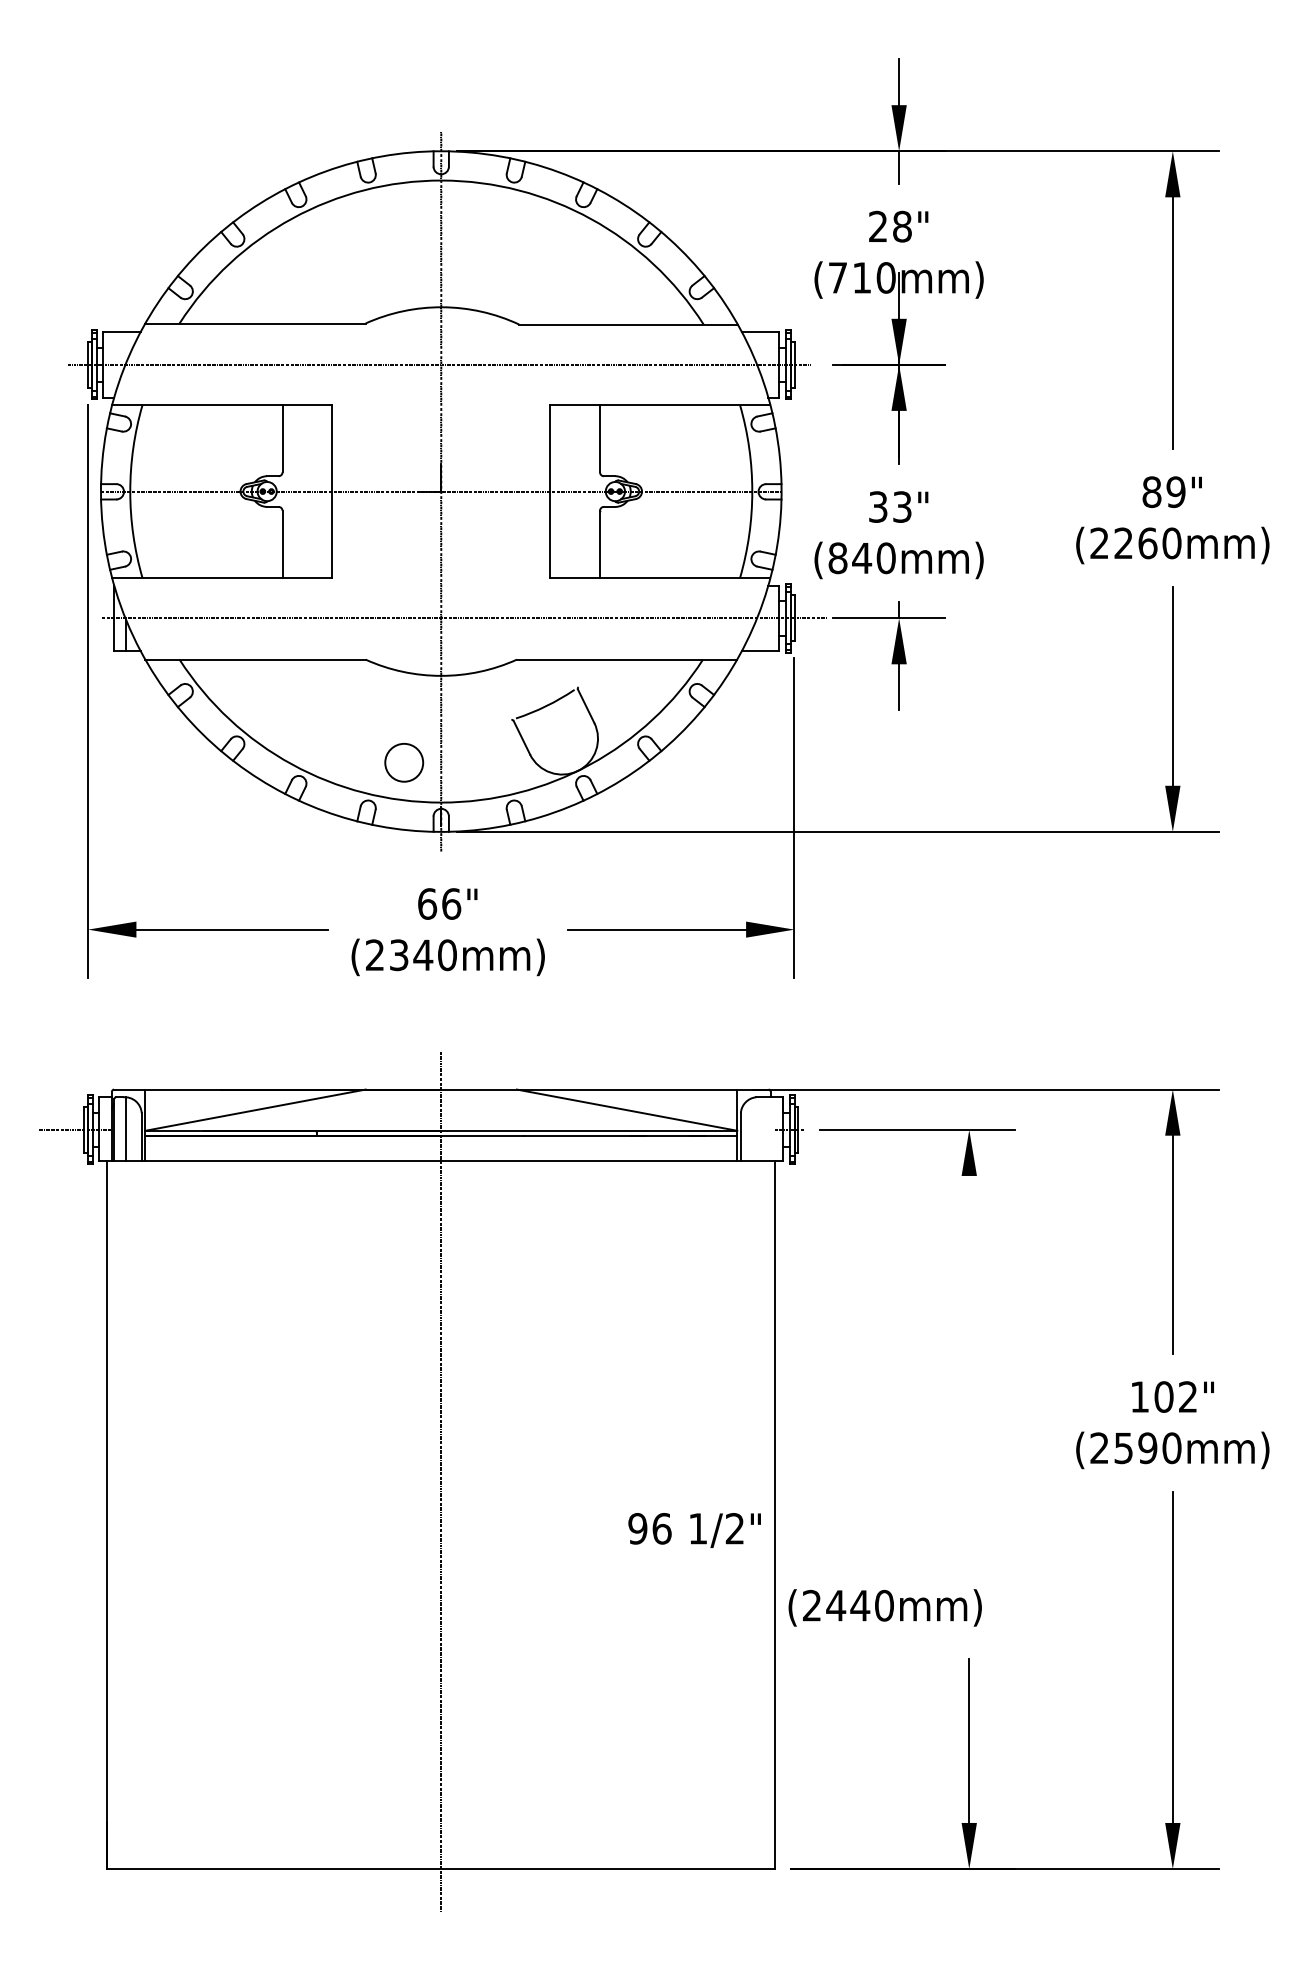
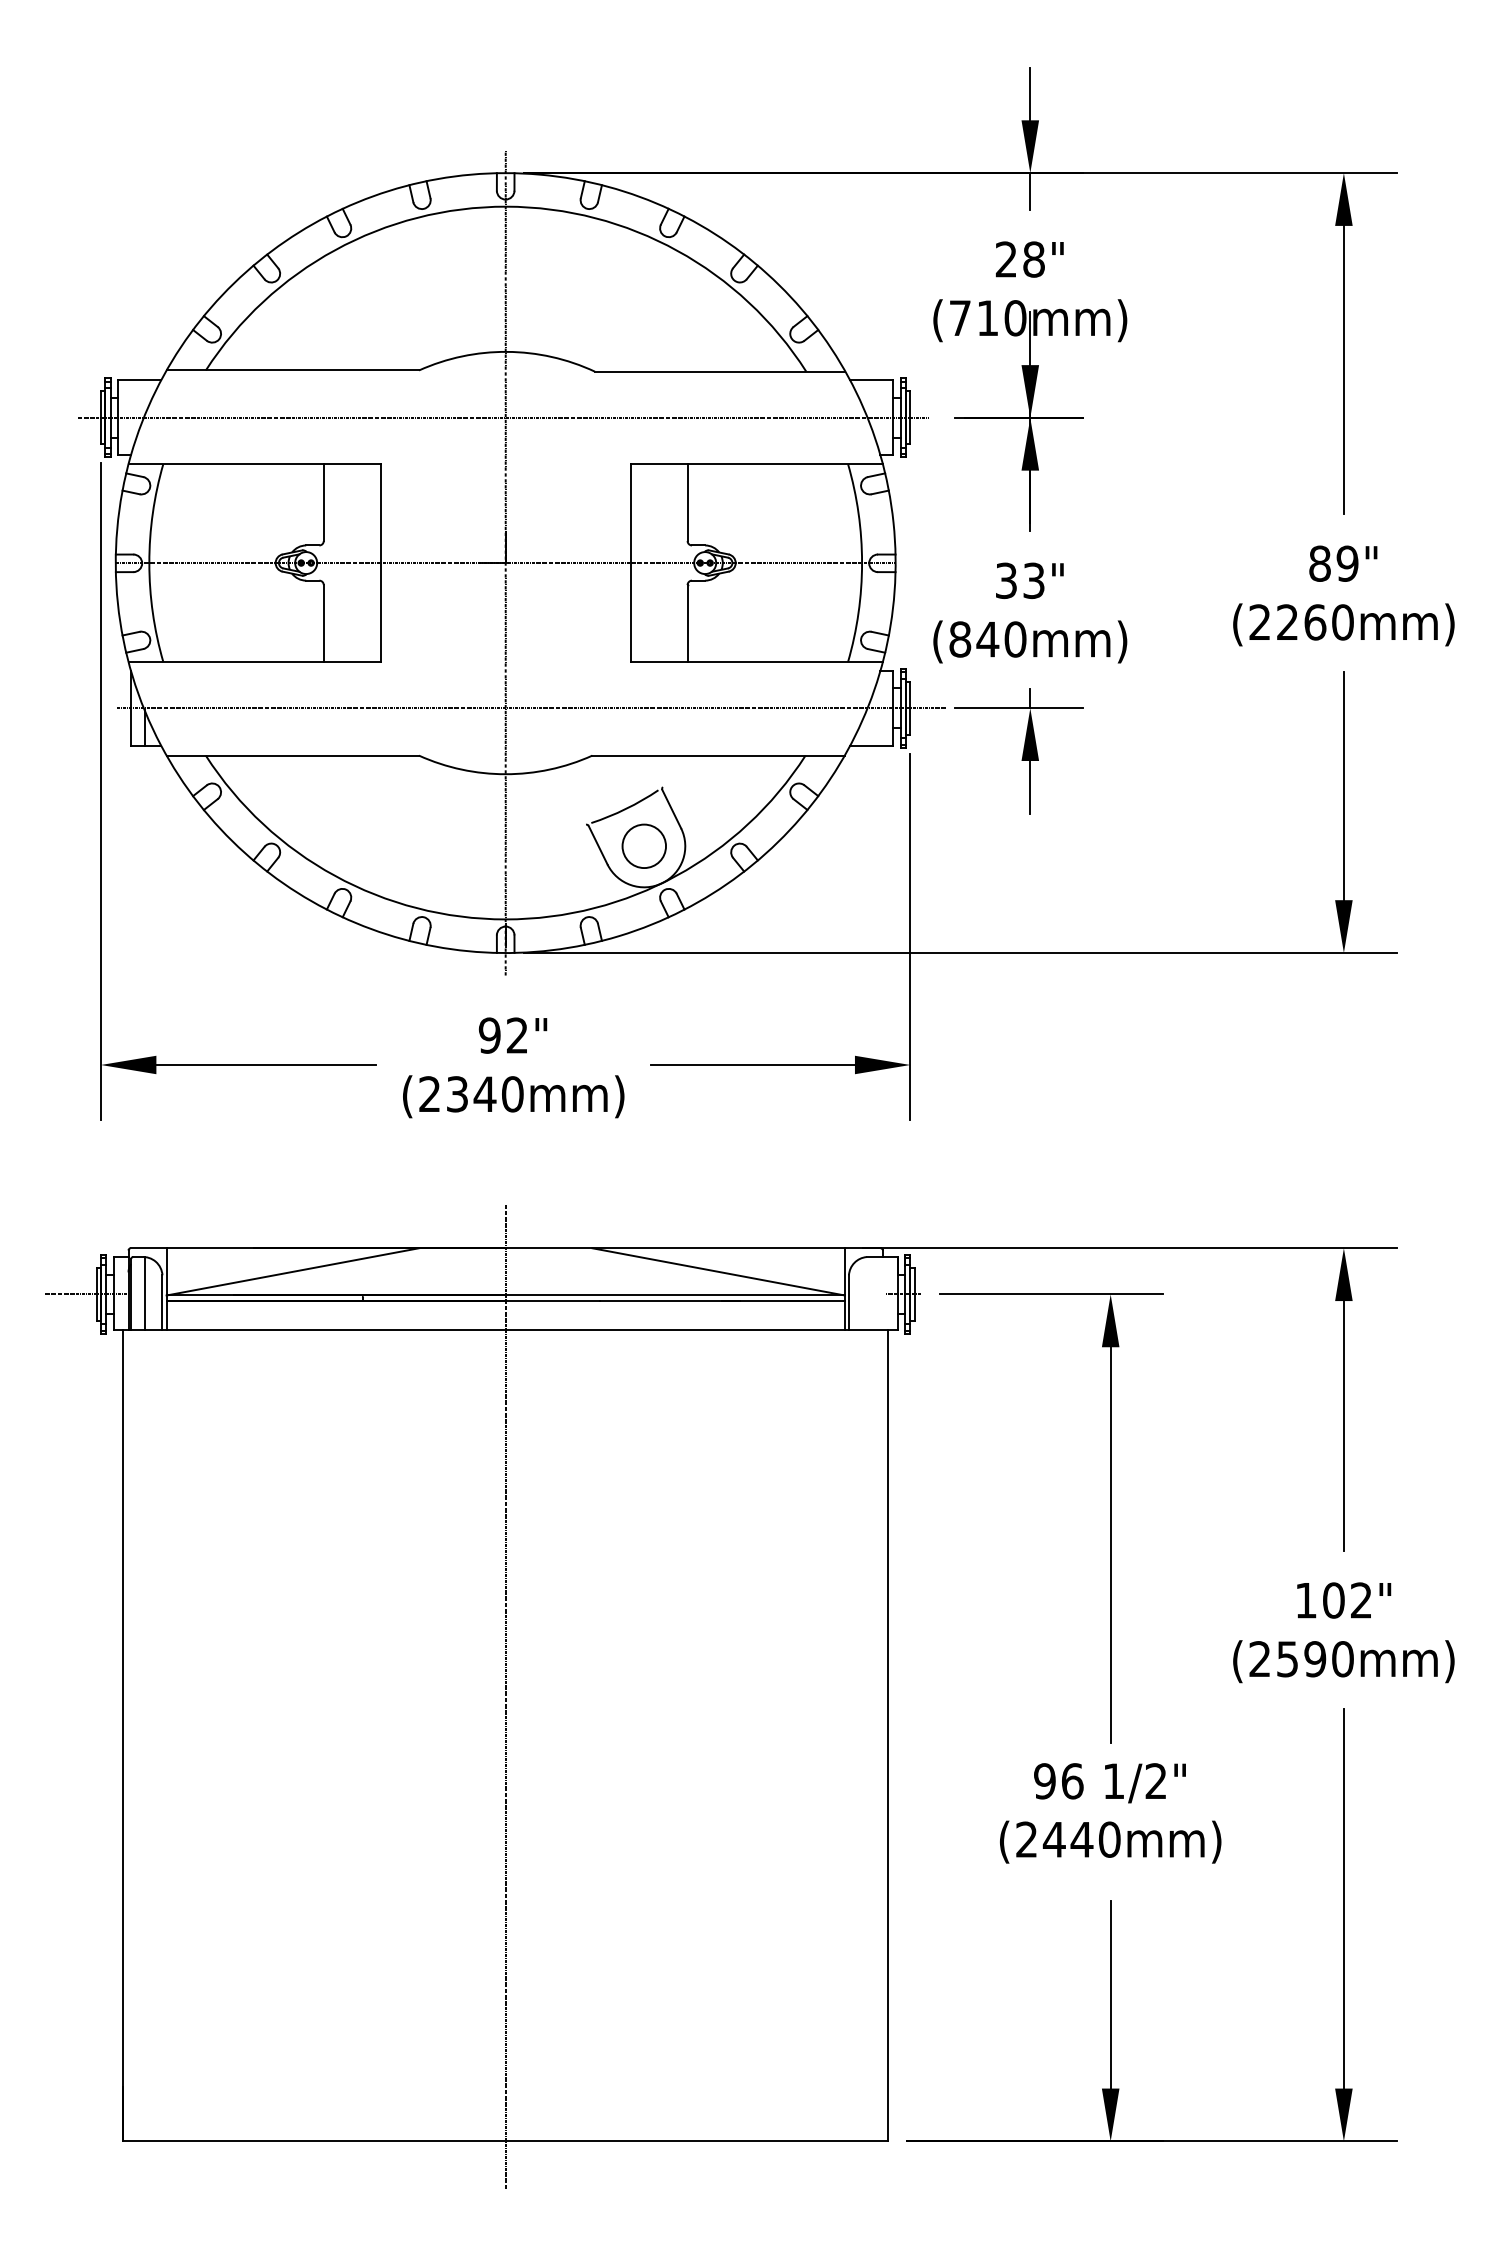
circle: (404, 762) -> (644, 845), moved
text: (439, 903) -> (503, 1035), 66" -> 92"
line: (969, 1348) -> (1110, 1544), added
text: (694, 1530) -> (1109, 1783), moved
text: (884, 1607) -> (1109, 1841), moved

